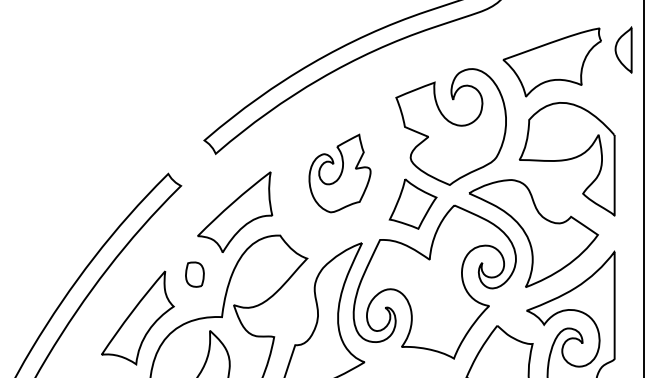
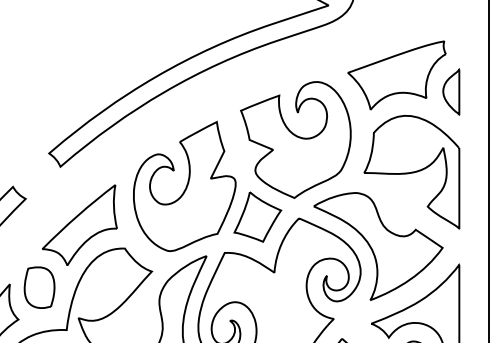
part: (623, 49) -> (451, 91), moved
part: (339, 173) -> (184, 186), size x1.67
part: (194, 274) -> (39, 287), size x1.67

